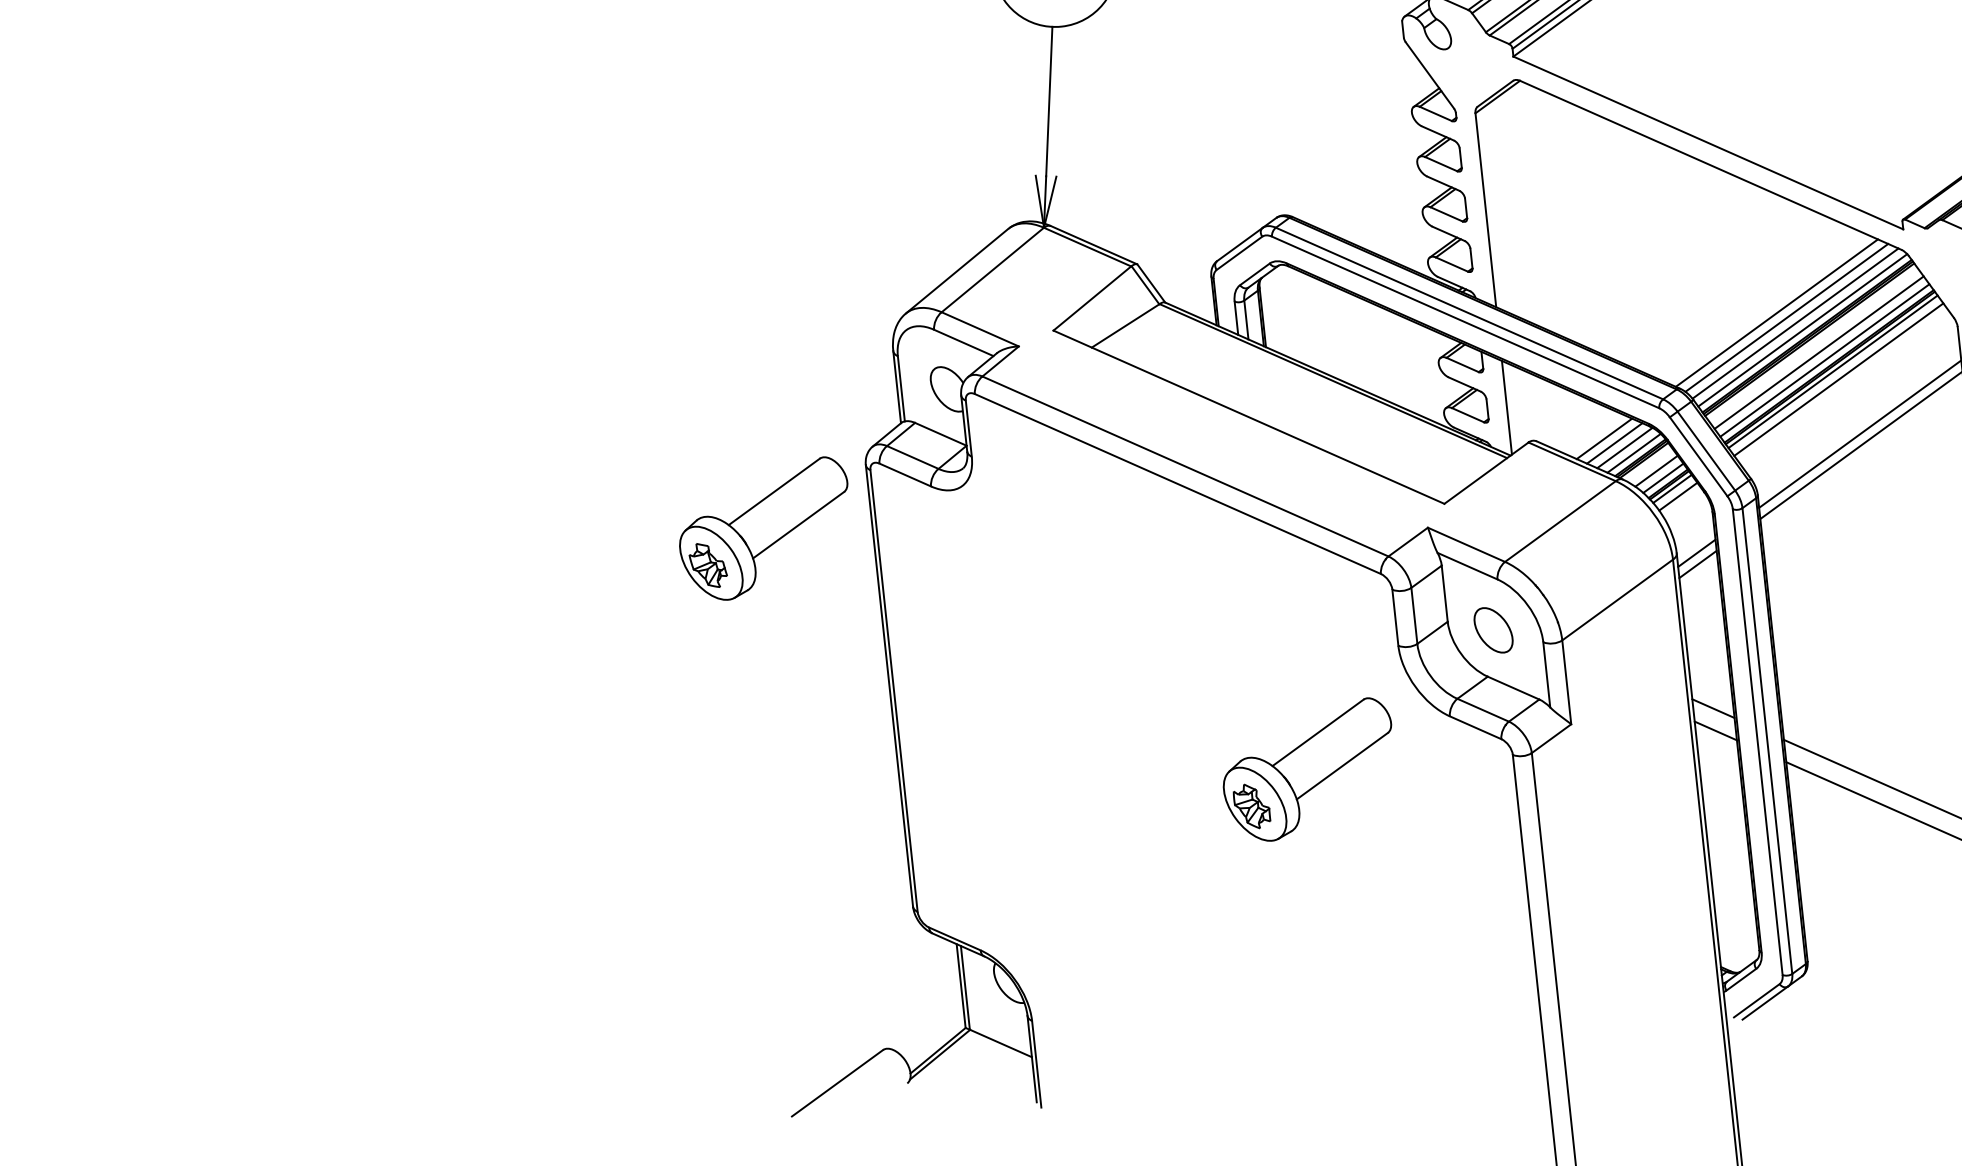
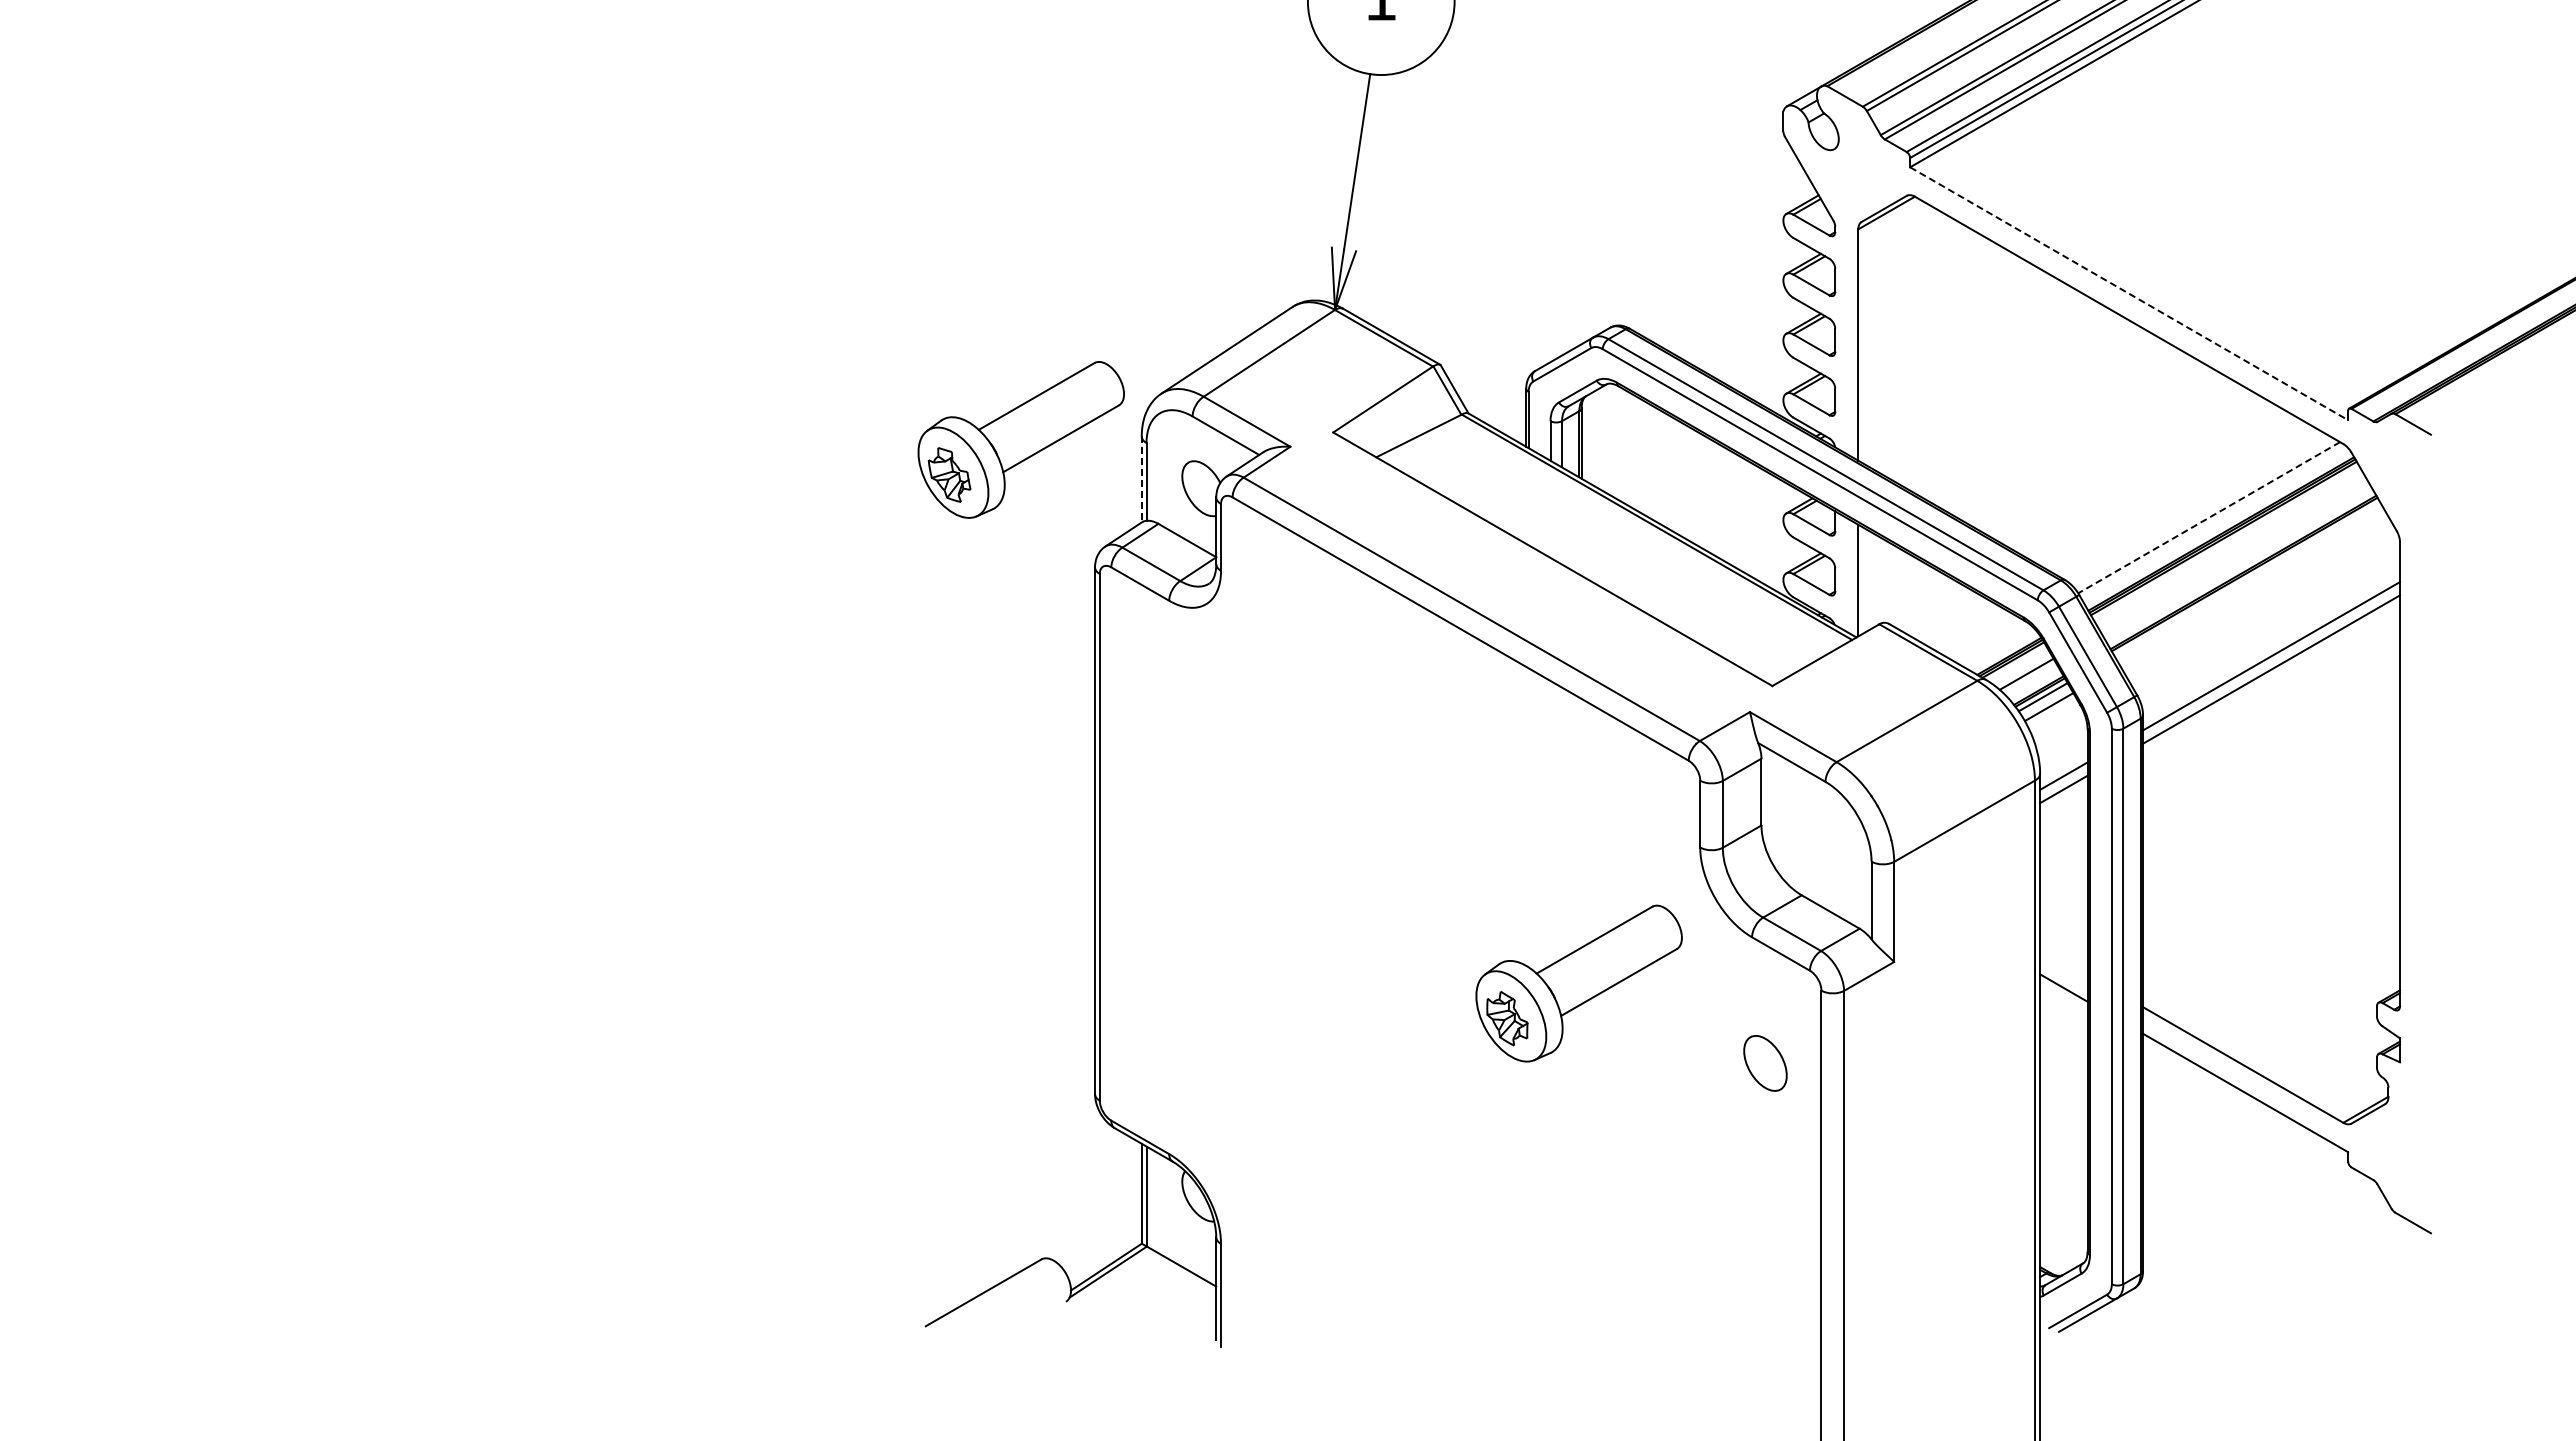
line: (1708, 142) -> (2129, 293), solid -> dashed
line: (1776, 312) -> (2188, 502), removed
line: (1786, 317) -> (2199, 509), removed
line: (1794, 323) -> (2208, 517), solid -> dashed
line: (1802, 330) -> (2216, 526), removed
line: (1819, 352) -> (2233, 554), removed
line: (1825, 360) -> (2239, 564), removed
line: (1833, 371) -> (2247, 579), removed
line: (1839, 379) -> (2253, 589), removed
line: (896, 387) -> (1141, 479), solid -> dashed
line: (1604, 438) -> (1969, 629), removed
line: (1614, 442) -> (1980, 635), removed
line: (1625, 447) -> (1992, 642), removed
line: (1634, 452) -> (2002, 649), removed
line: (1663, 478) -> (2033, 683), removed
part: (764, 529) -> (1020, 439), moved
part: (1493, 630) -> (1765, 1063), moved
line: (1713, 708) -> (2063, 961), removed

